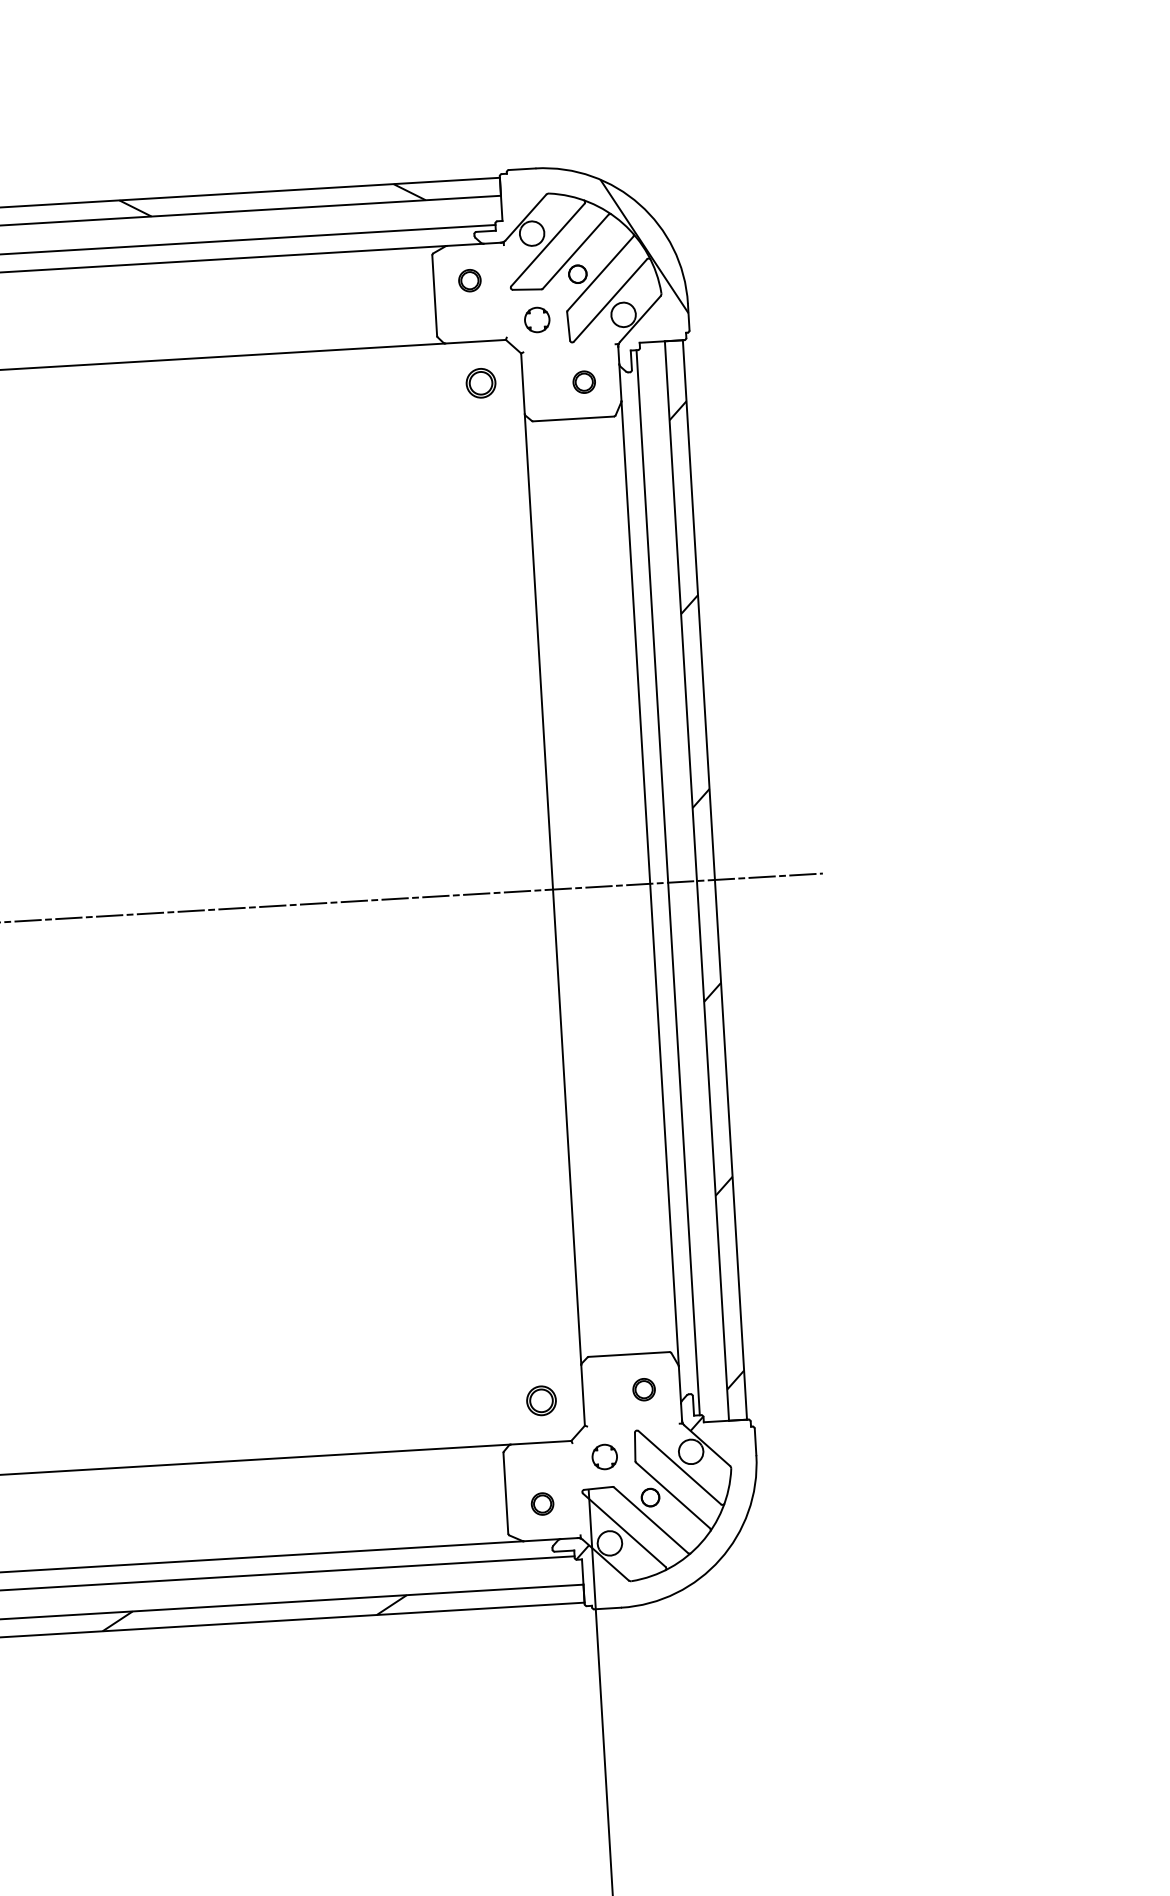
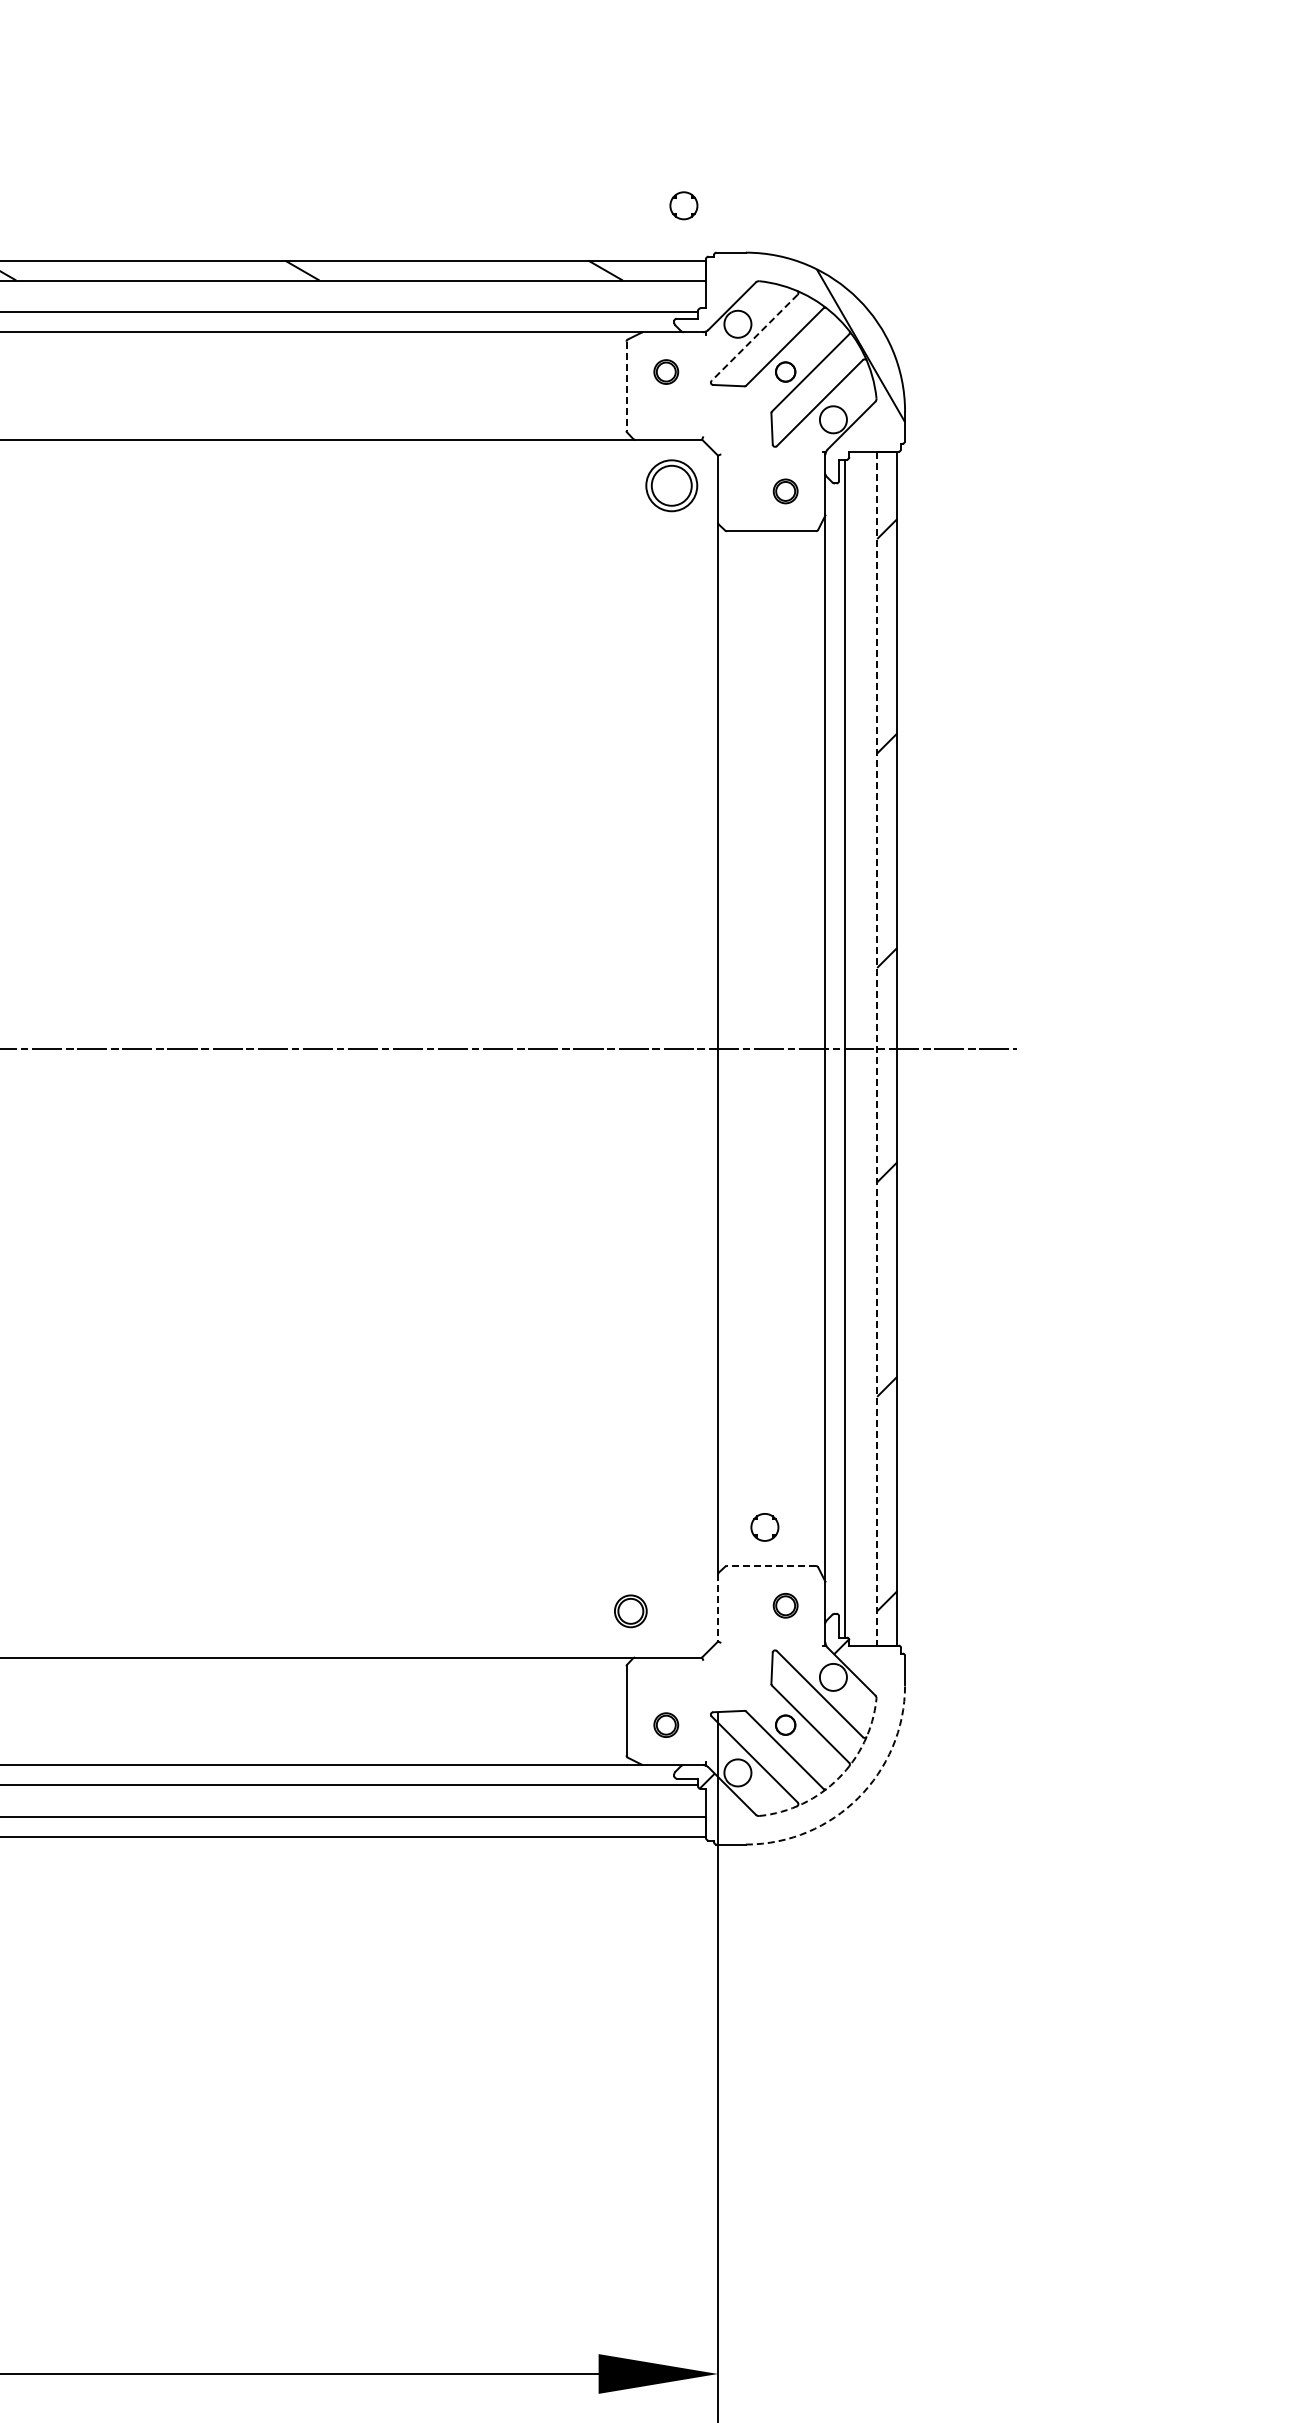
line: (547, 244) -> (754, 337), solid -> dashed
line: (434, 295) -> (626, 386), solid -> dashed
circle: (536, 319) -> (683, 205), moved
part: (480, 382) -> (671, 485), size x1.6
line: (697, 880) -> (877, 1048), solid -> dashed
line: (629, 1354) -> (771, 1565), solid -> dashed
line: (583, 1395) -> (718, 1608), solid -> dashed
part: (541, 1400) -> (630, 1611), moved
part: (604, 1457) -> (764, 1527), moved
arc: (701, 1543) -> (838, 1778), solid -> dashed
arc: (720, 1559) -> (858, 1797), solid -> dashed
hatch: (254, 1613) -> (341, 1826), removed

